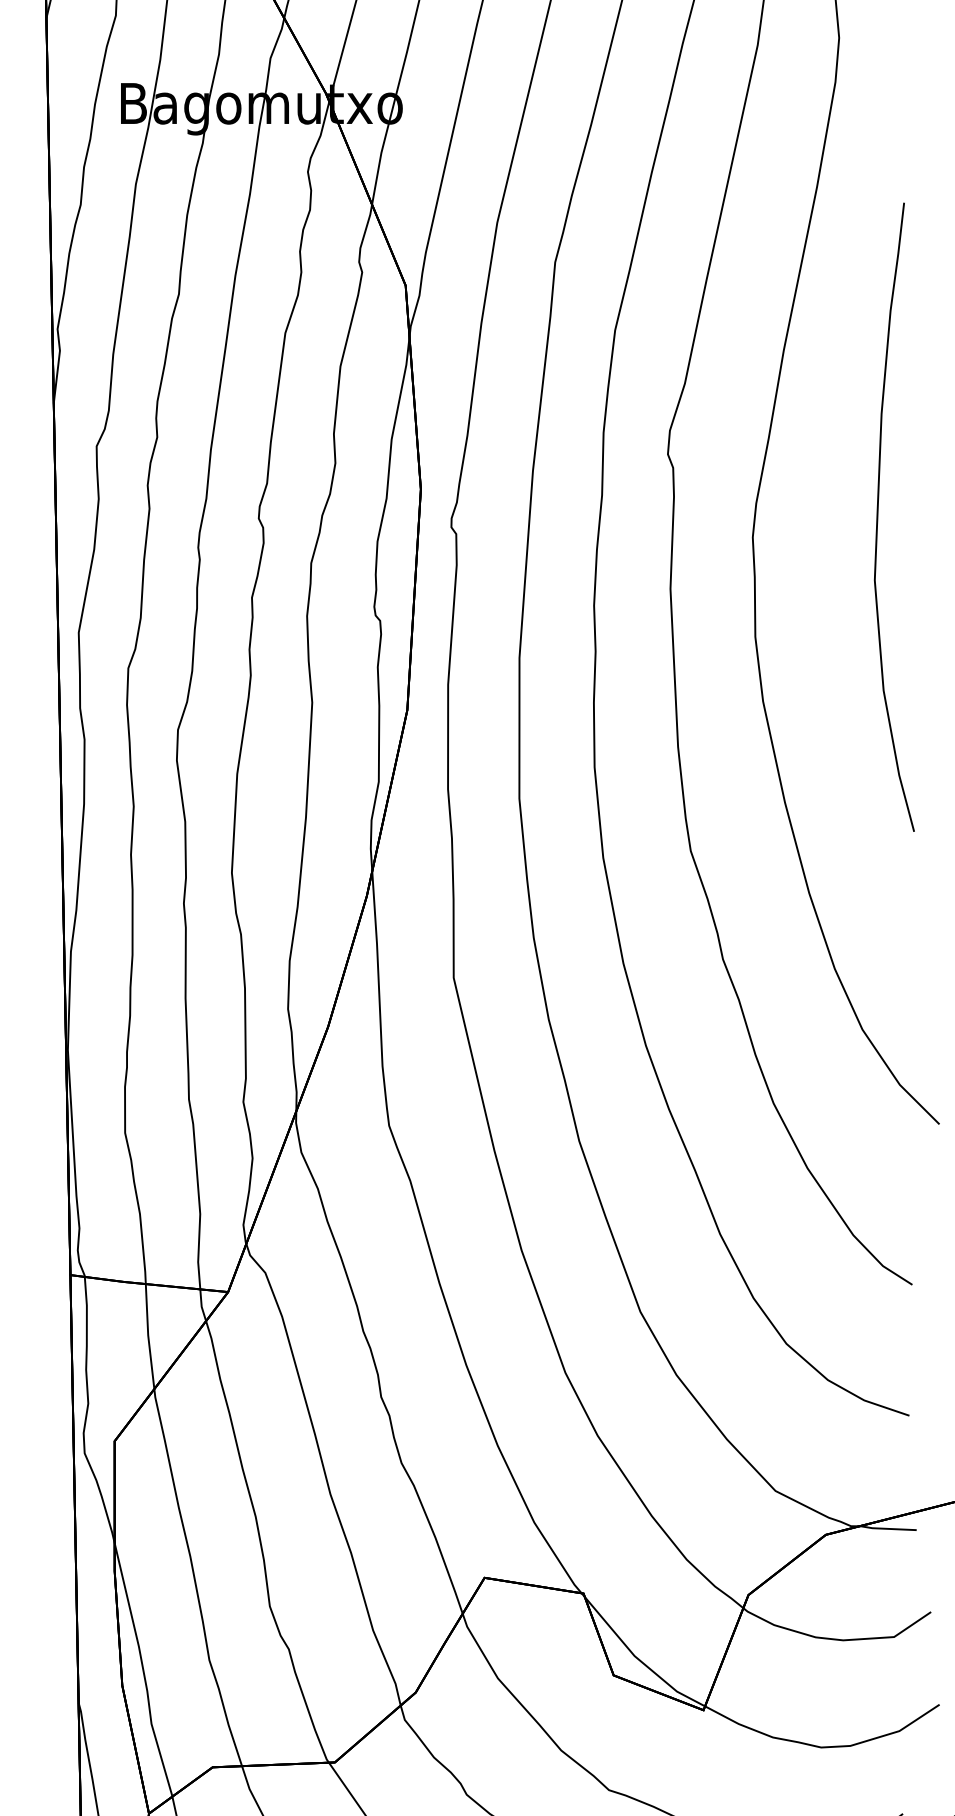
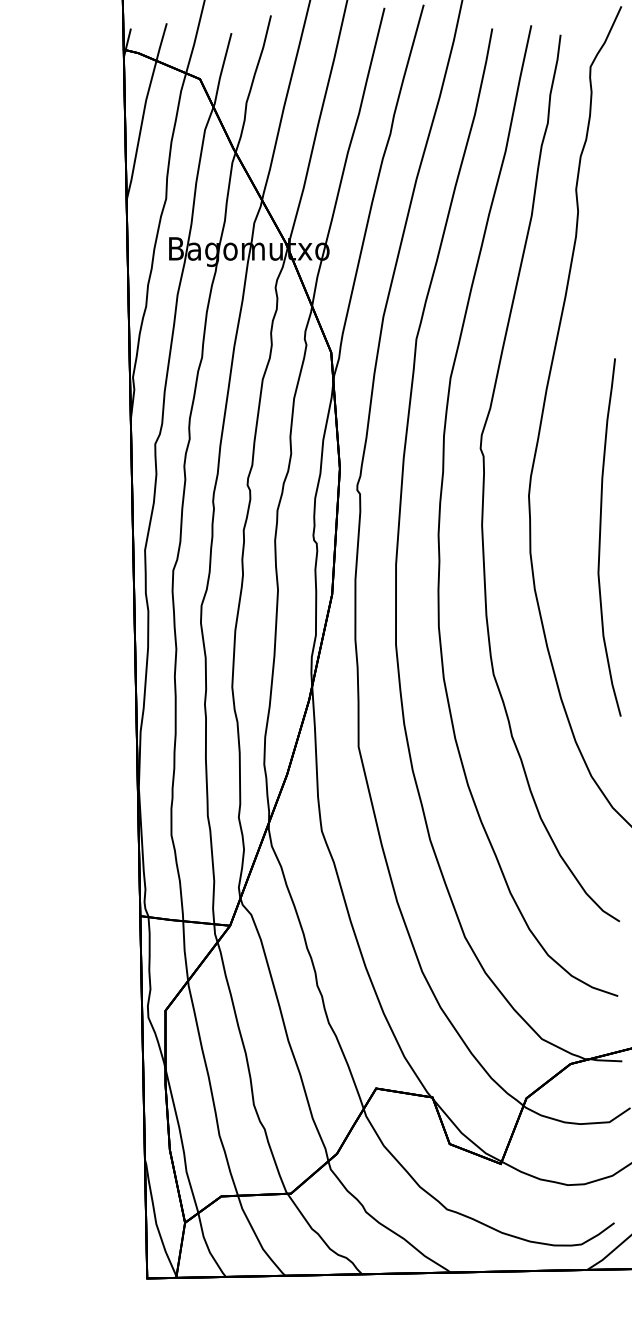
curve: (878, 517) -> (600, 537), moved

